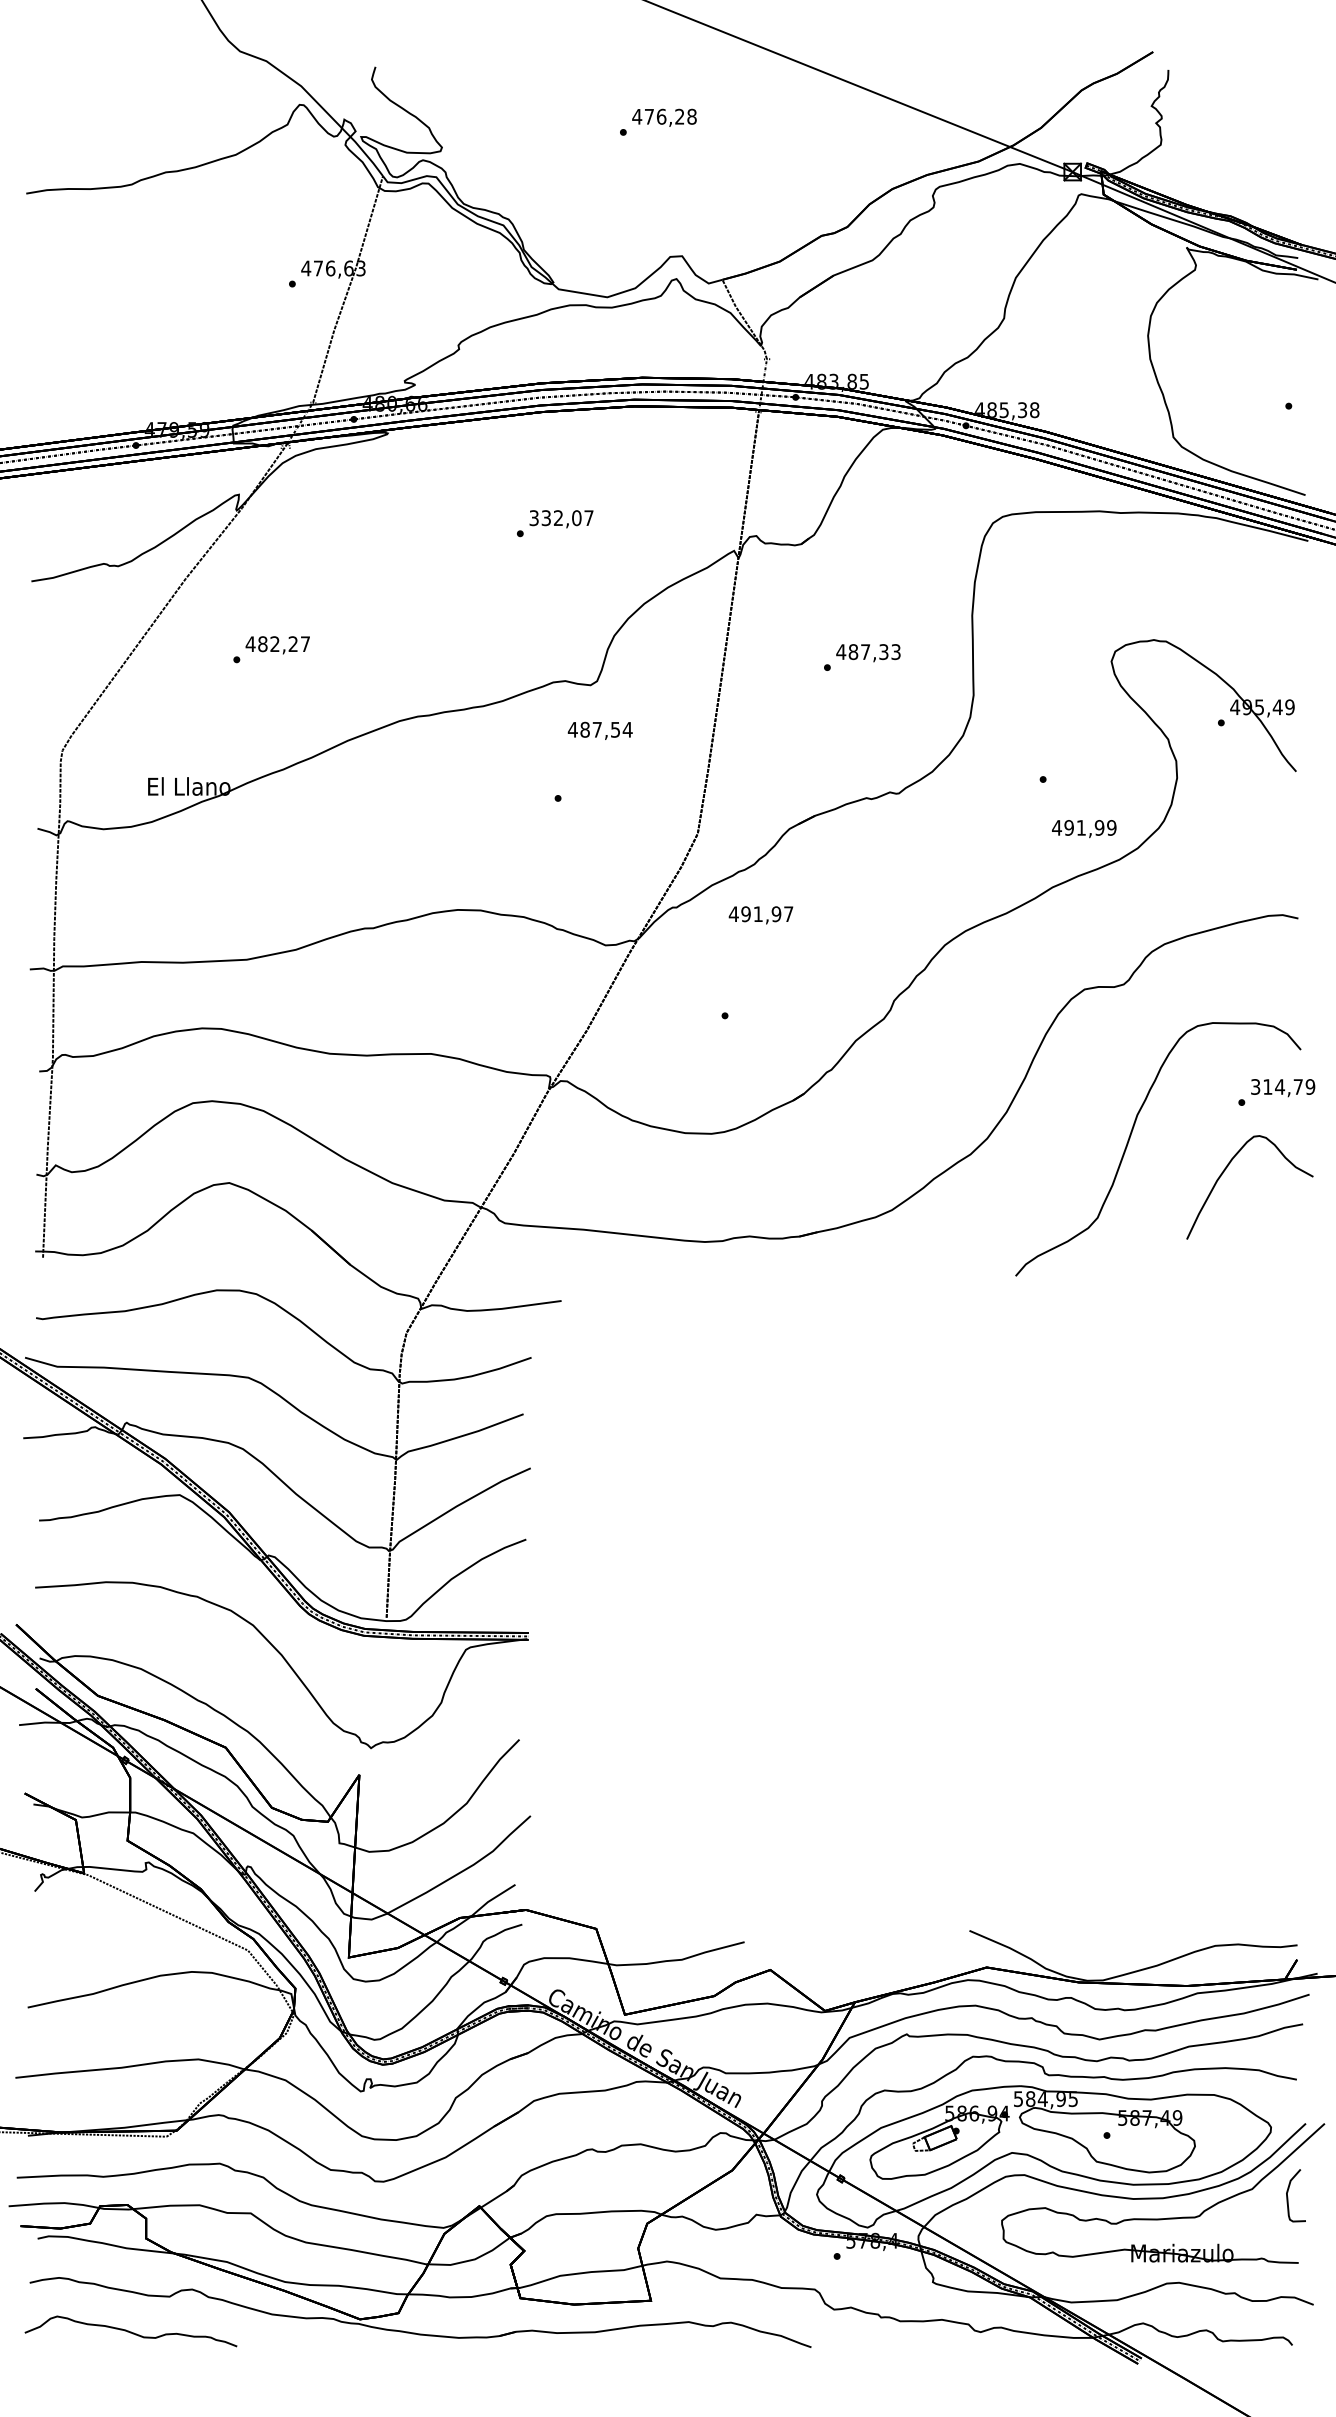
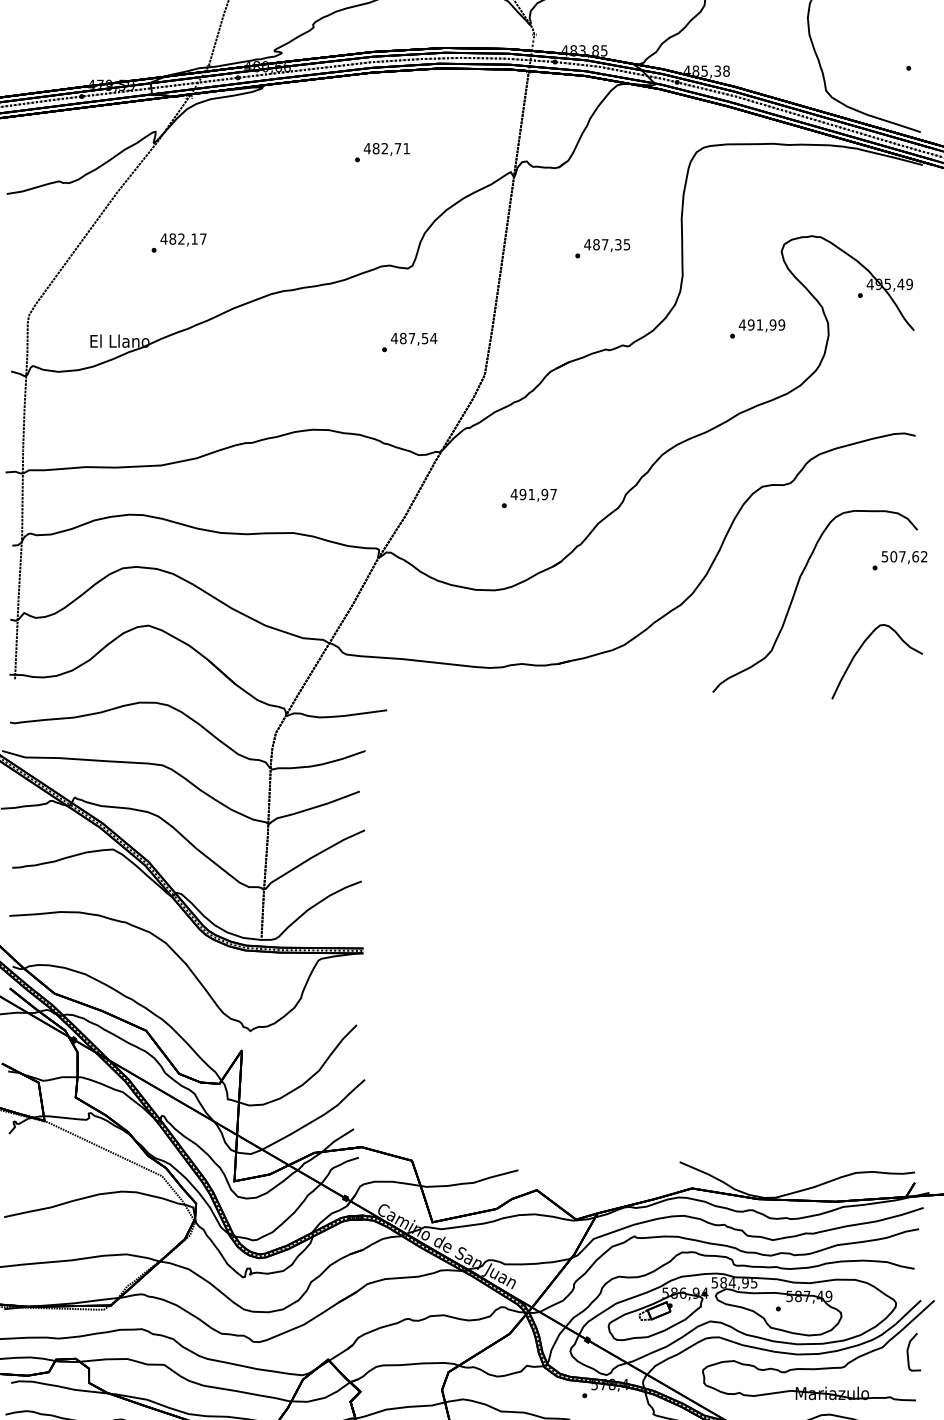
text: (561, 518) -> (387, 148), 332,07 -> 482,71
text: (292, 643) -> (194, 238), 482,27 -> 482,17
text: (896, 651) -> (627, 244), 487,33 -> 487,35
text: (599, 730) -> (413, 339), moved
text: (1084, 829) -> (762, 326), moved
text: (760, 915) -> (533, 495), moved
text: (1283, 1086) -> (904, 556), 314,79 -> 507,62
curve: (1224, 1172) -> (859, 651), moved

